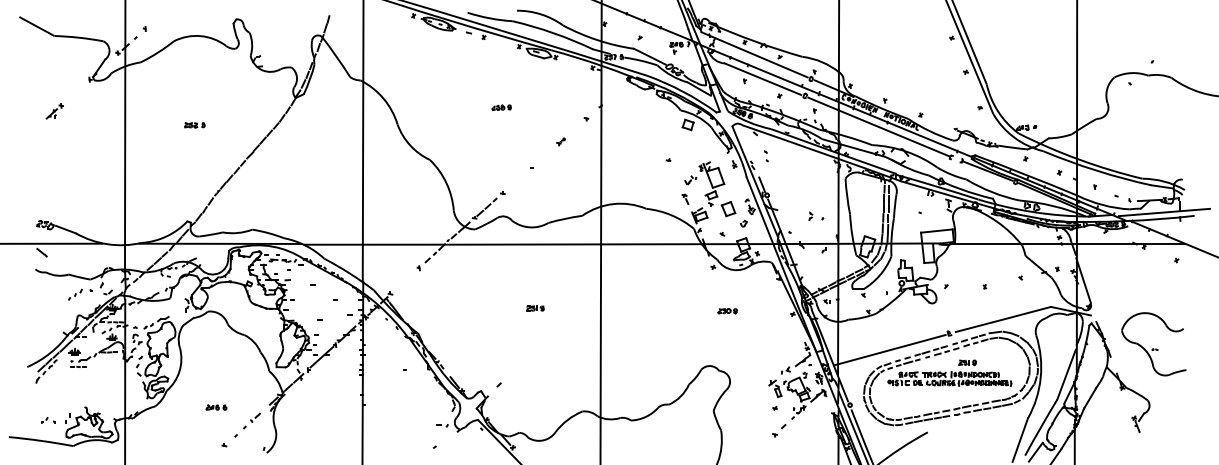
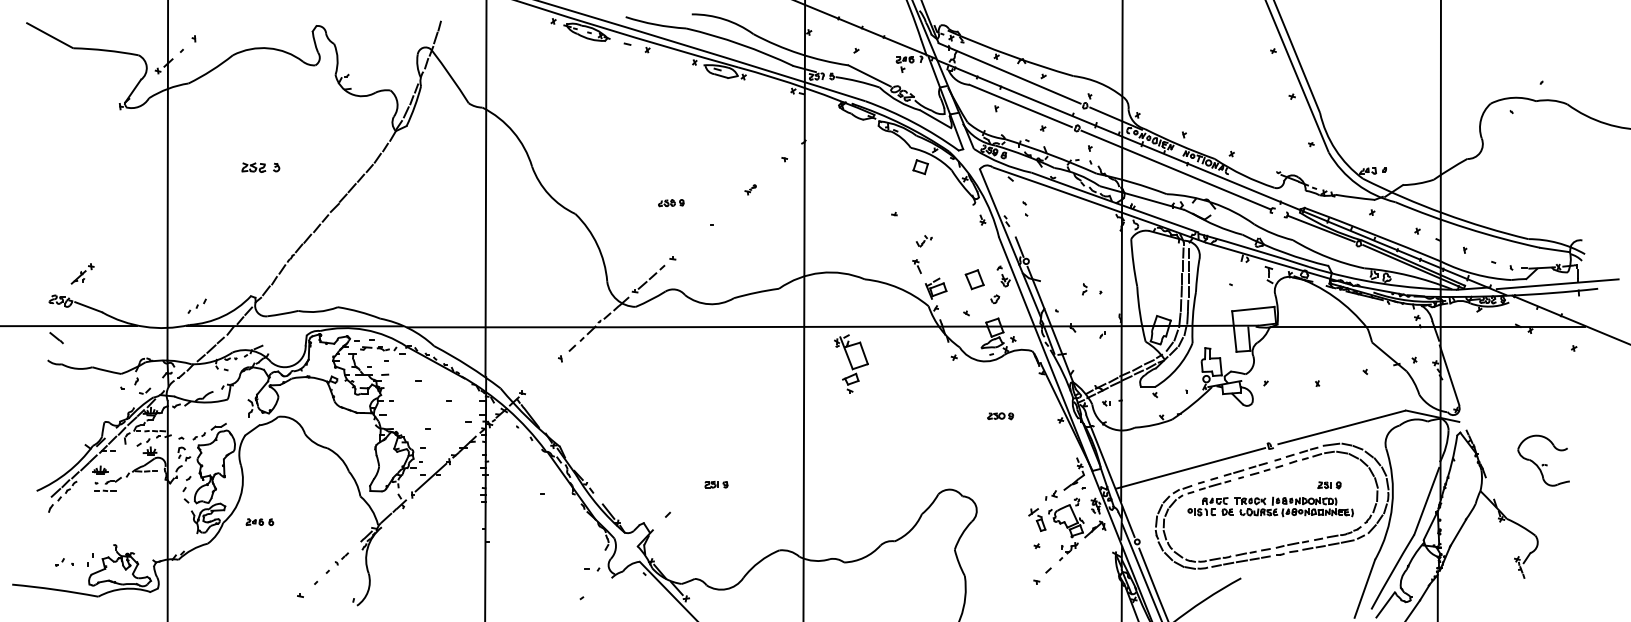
part: (501, 108) -> (671, 203), moved
part: (54, 110) -> (82, 273), moved
part: (195, 125) -> (261, 167), size x1.4
part: (711, 183) -> (851, 363), moved
part: (74, 294) -> (196, 305), moved
part: (535, 308) -> (716, 484), moved
part: (727, 311) -> (1000, 416), moved
part: (1153, 344) -> (1543, 460), size x0.6
part: (967, 362) -> (1329, 485), moved
part: (216, 407) -> (259, 522), moved

